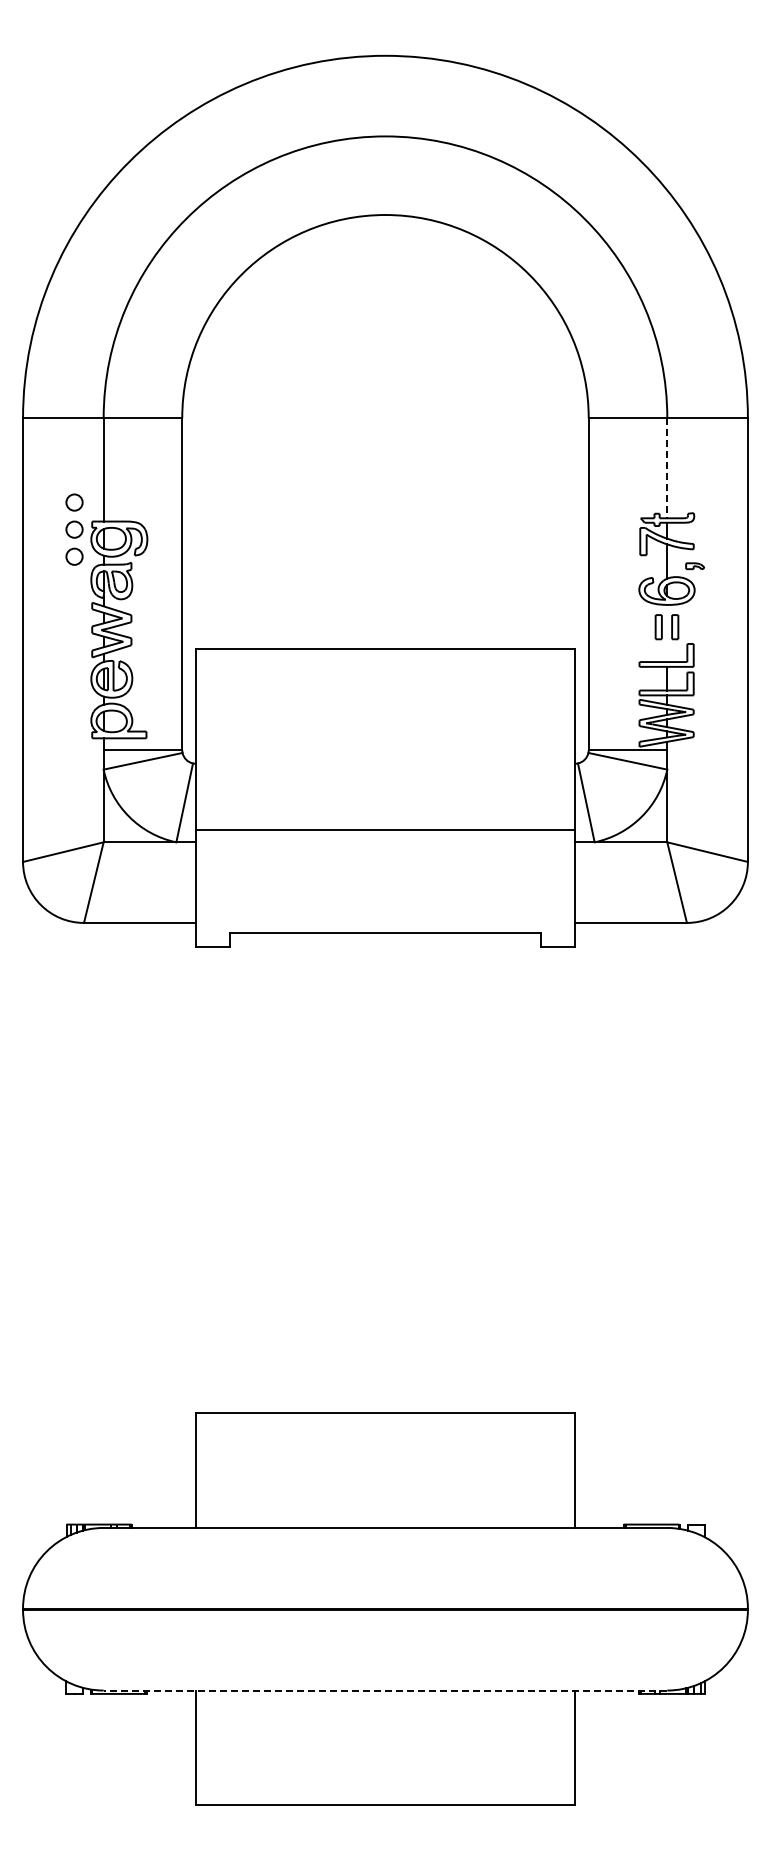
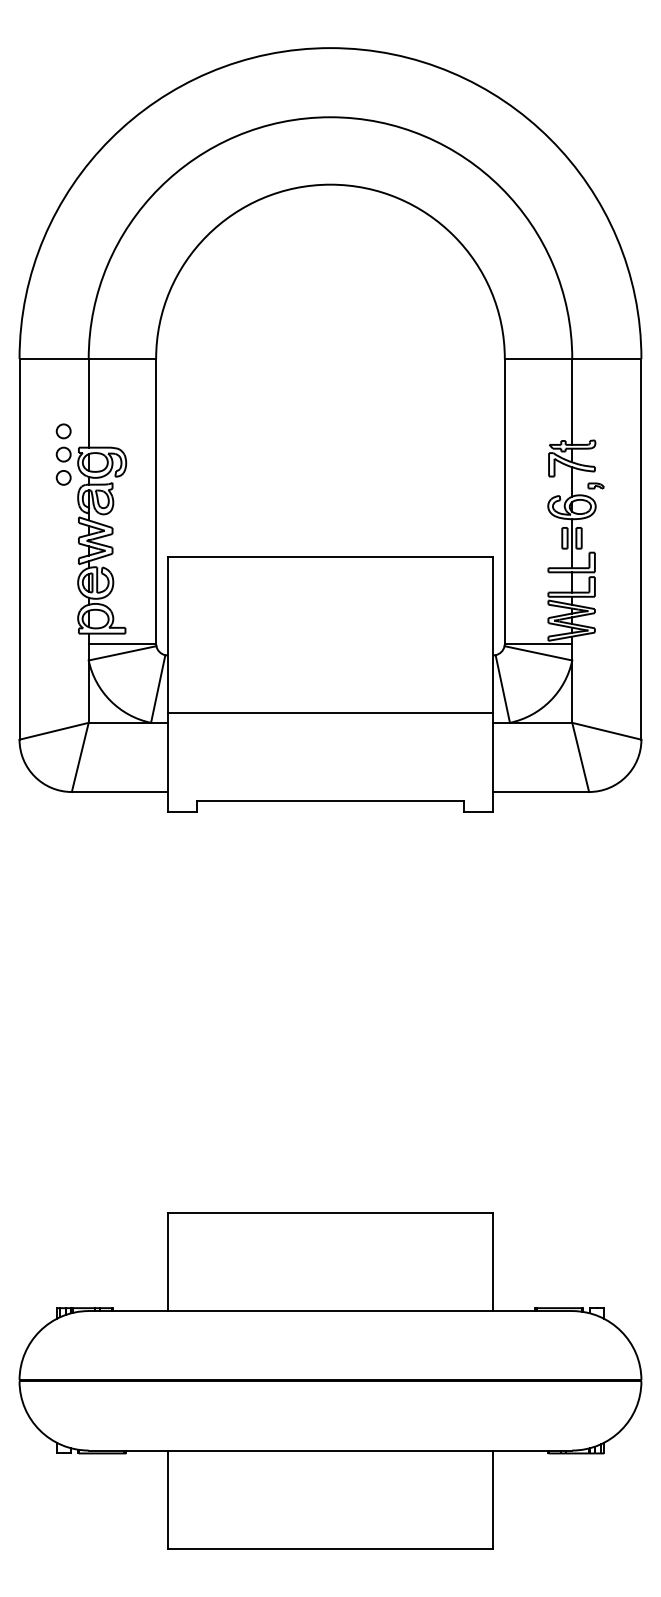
line: (667, 468) -> (572, 402), dashed -> solid
line: (667, 633) -> (572, 543), added
line: (385, 1690) -> (330, 1450), dashed -> solid

